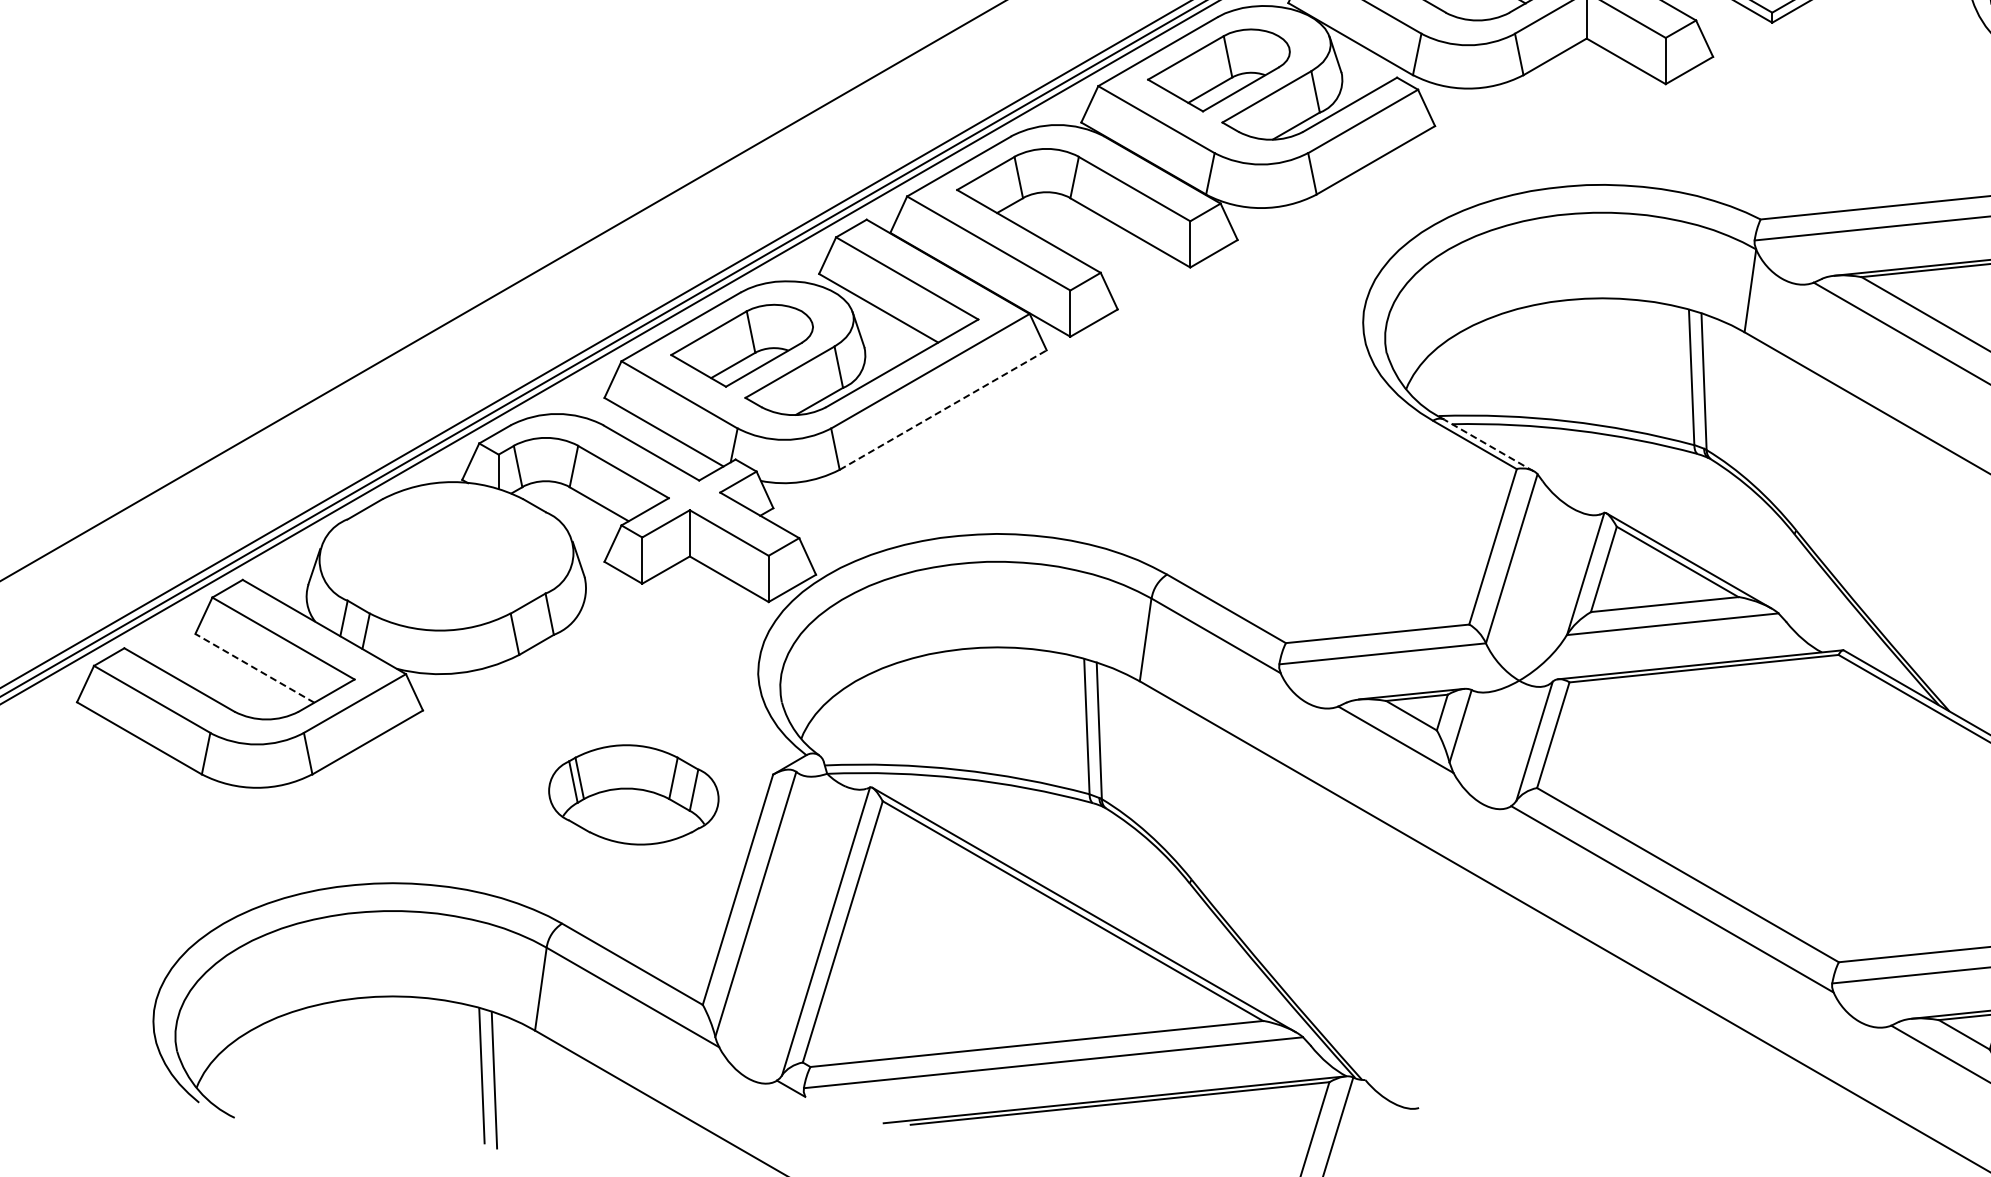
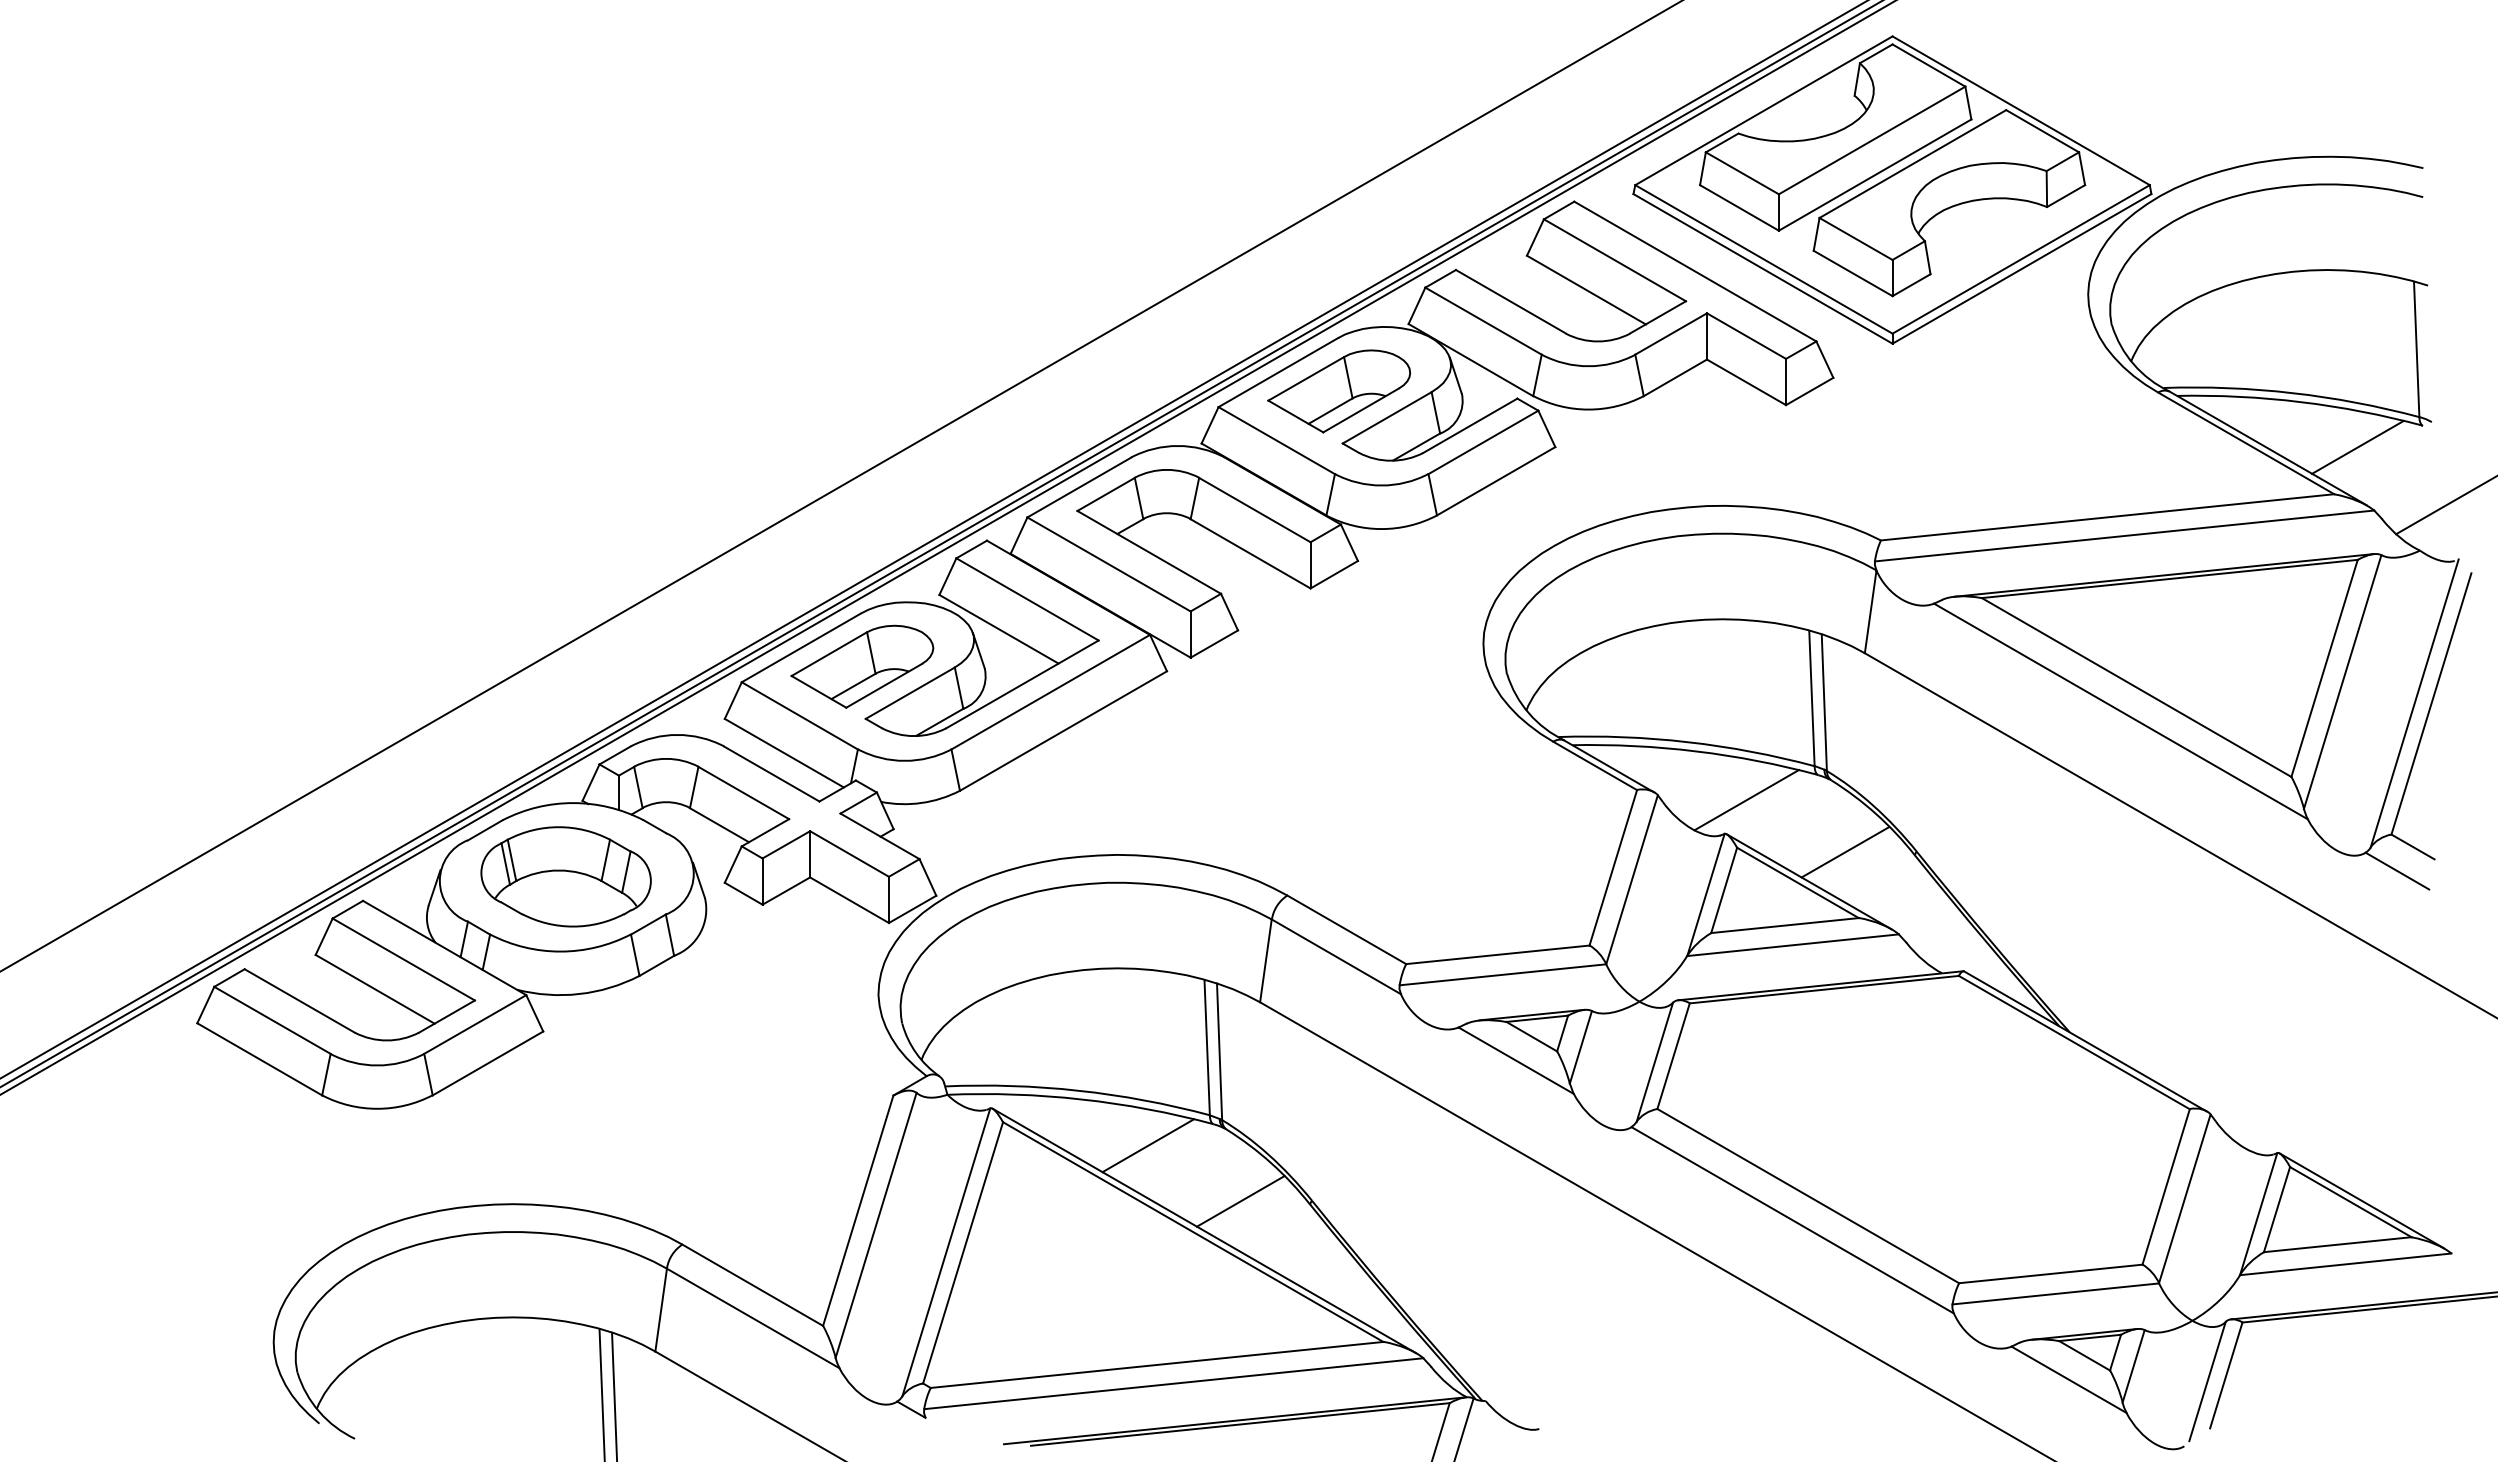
line: (943, 410) -> (1063, 731), dashed -> solid
line: (1489, 445) -> (1609, 766), dashed -> solid
line: (1626, 479) -> (1746, 800), added
line: (1725, 530) -> (1845, 851), added
line: (255, 668) -> (375, 989), dashed -> solid
part: (633, 794) -> (565, 876), moved
line: (1028, 824) -> (1148, 1145), added
line: (1120, 880) -> (1240, 1201), added

